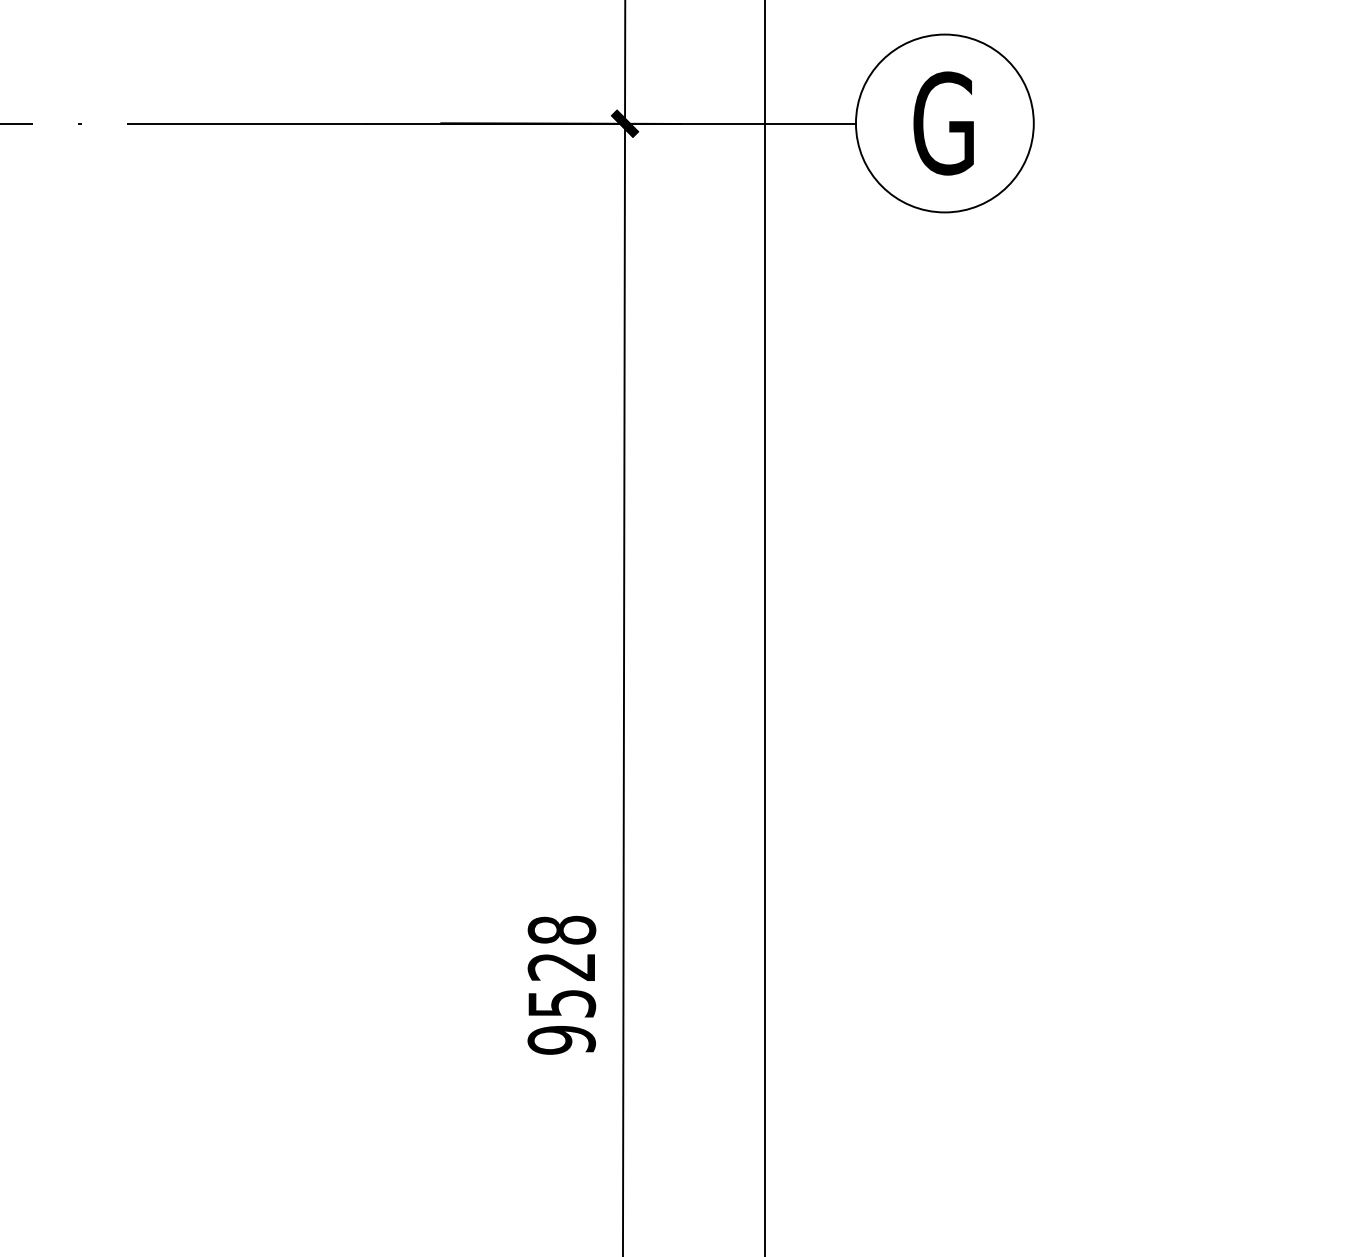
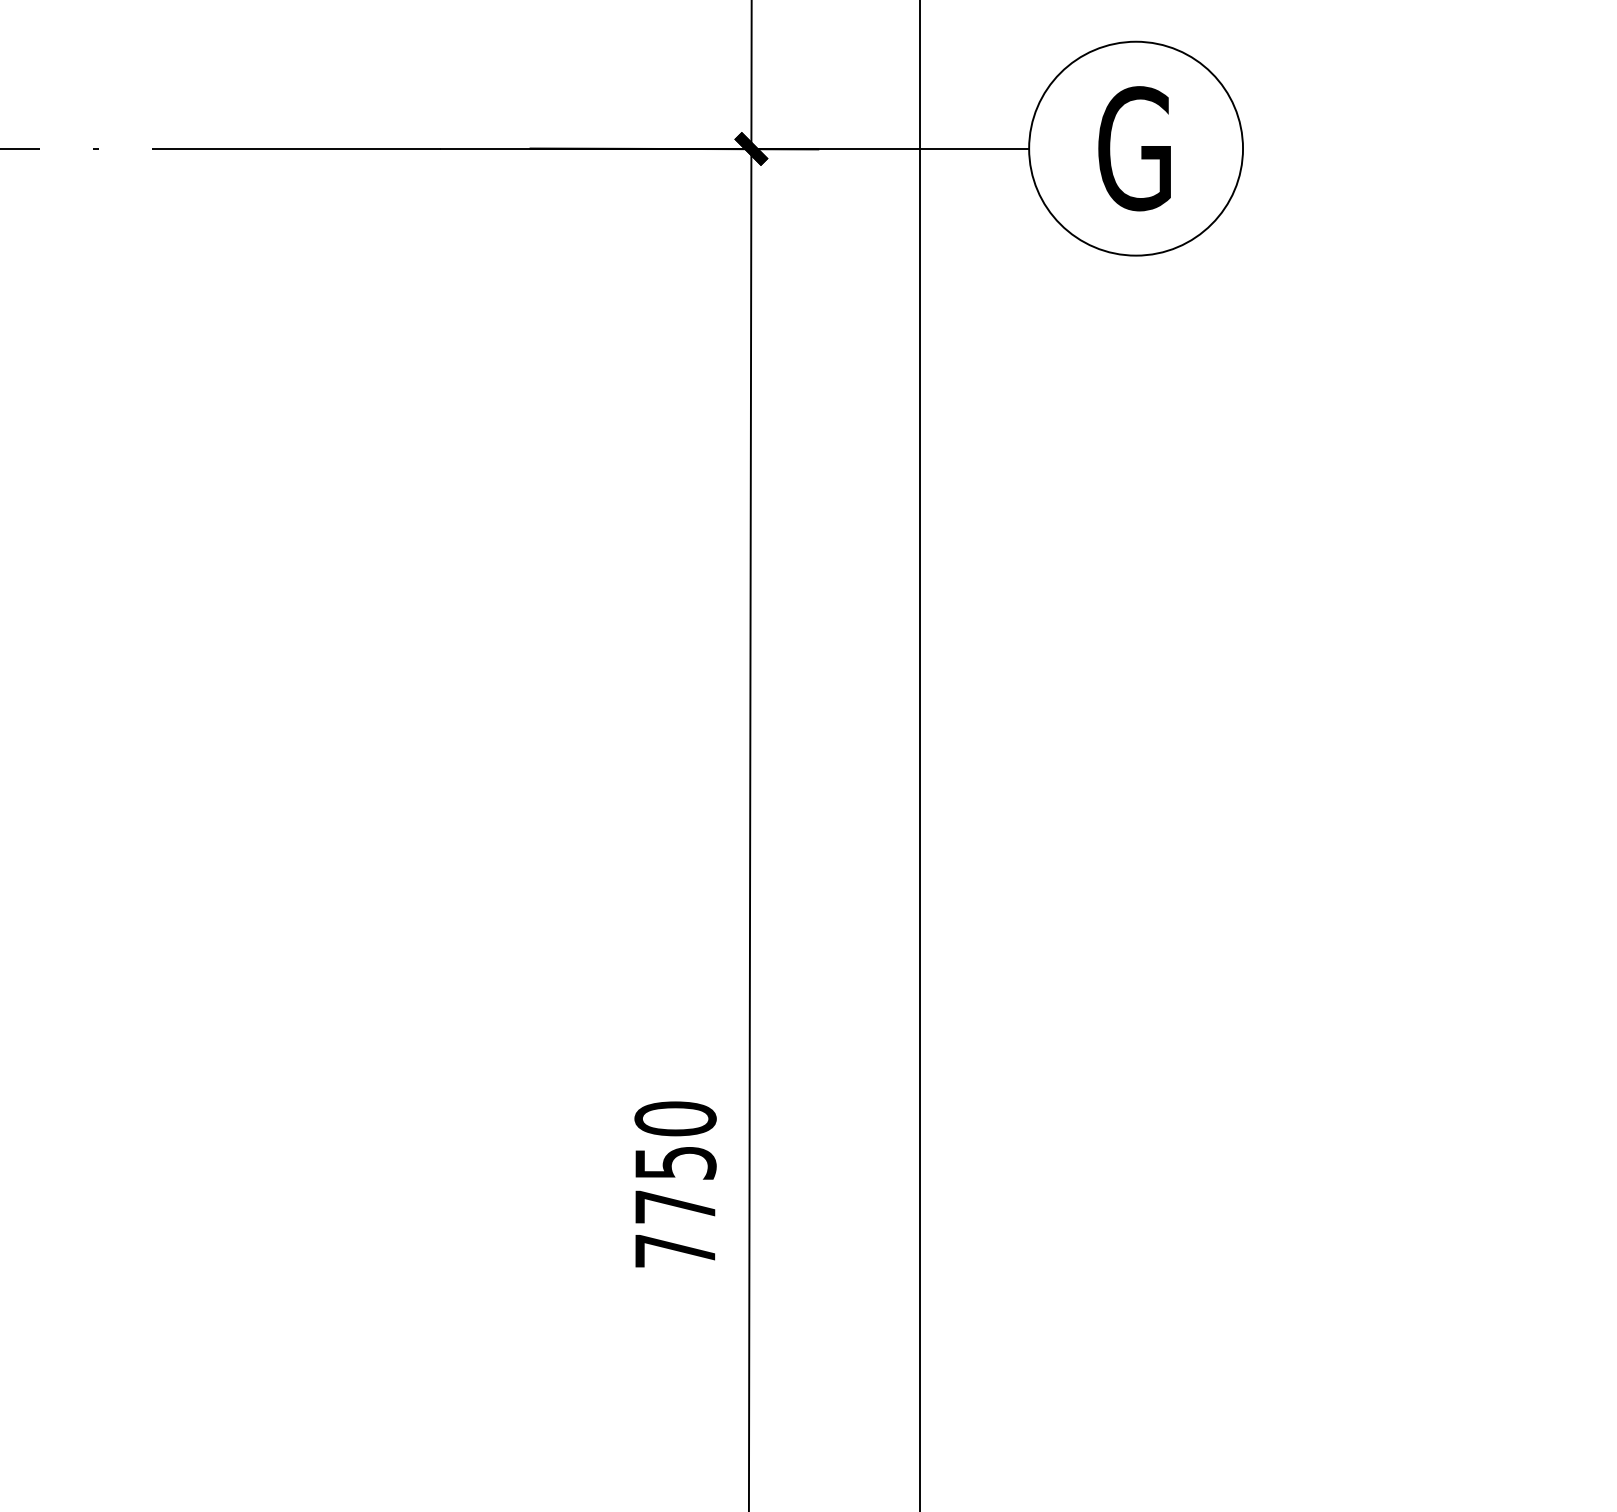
text: (561, 984) -> (675, 1184), 9528 -> 7750

